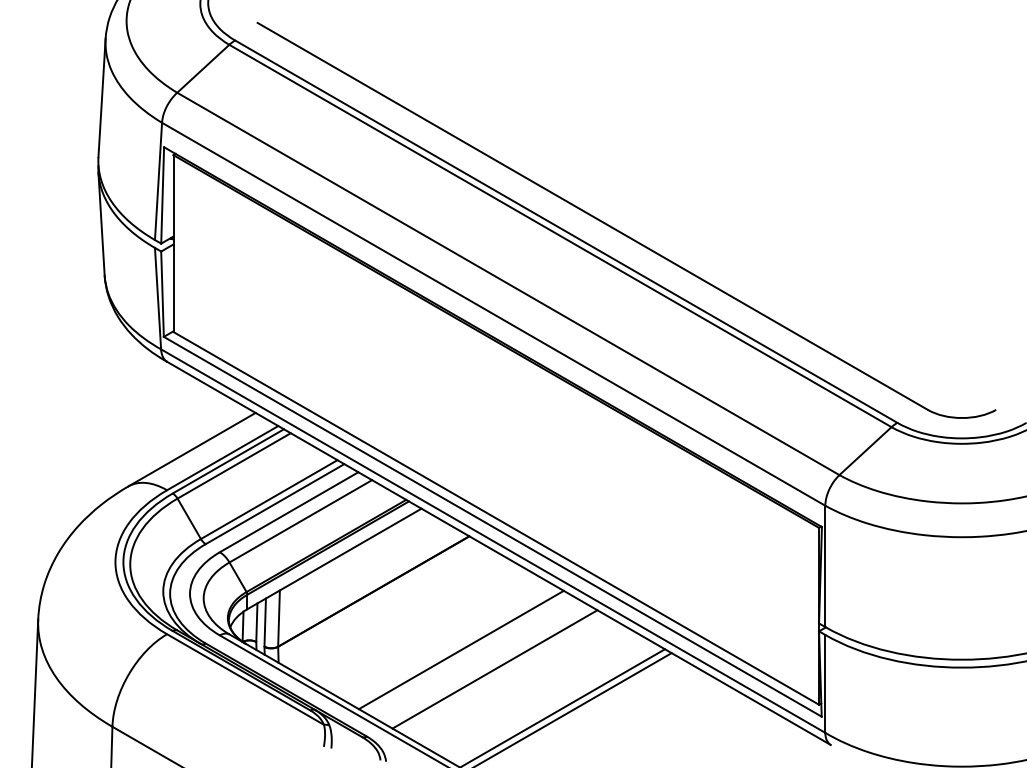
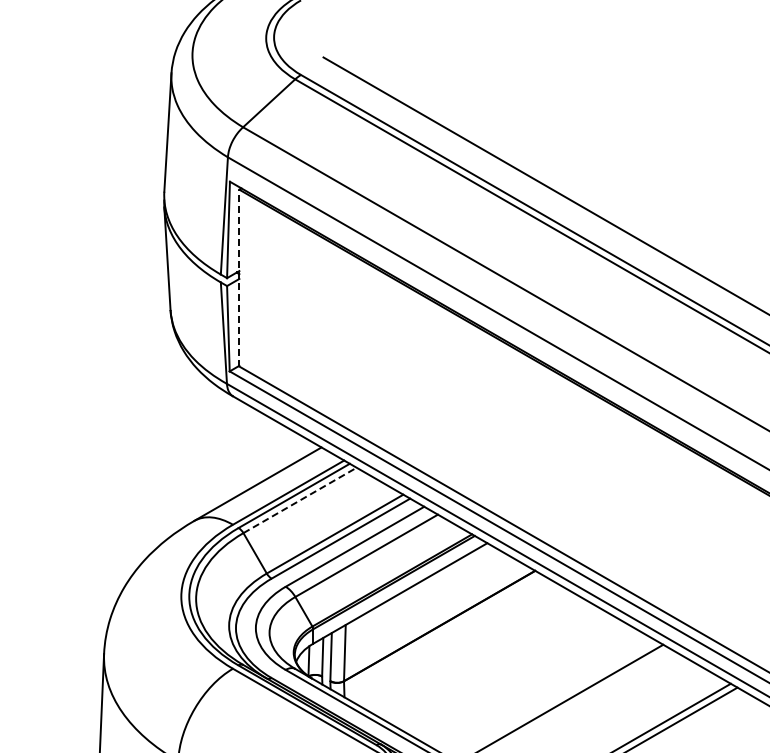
line: (173, 243) -> (239, 278), solid -> dashed
line: (234, 465) -> (300, 500), solid -> dashed
line: (460, 649) -> (526, 684), removed

